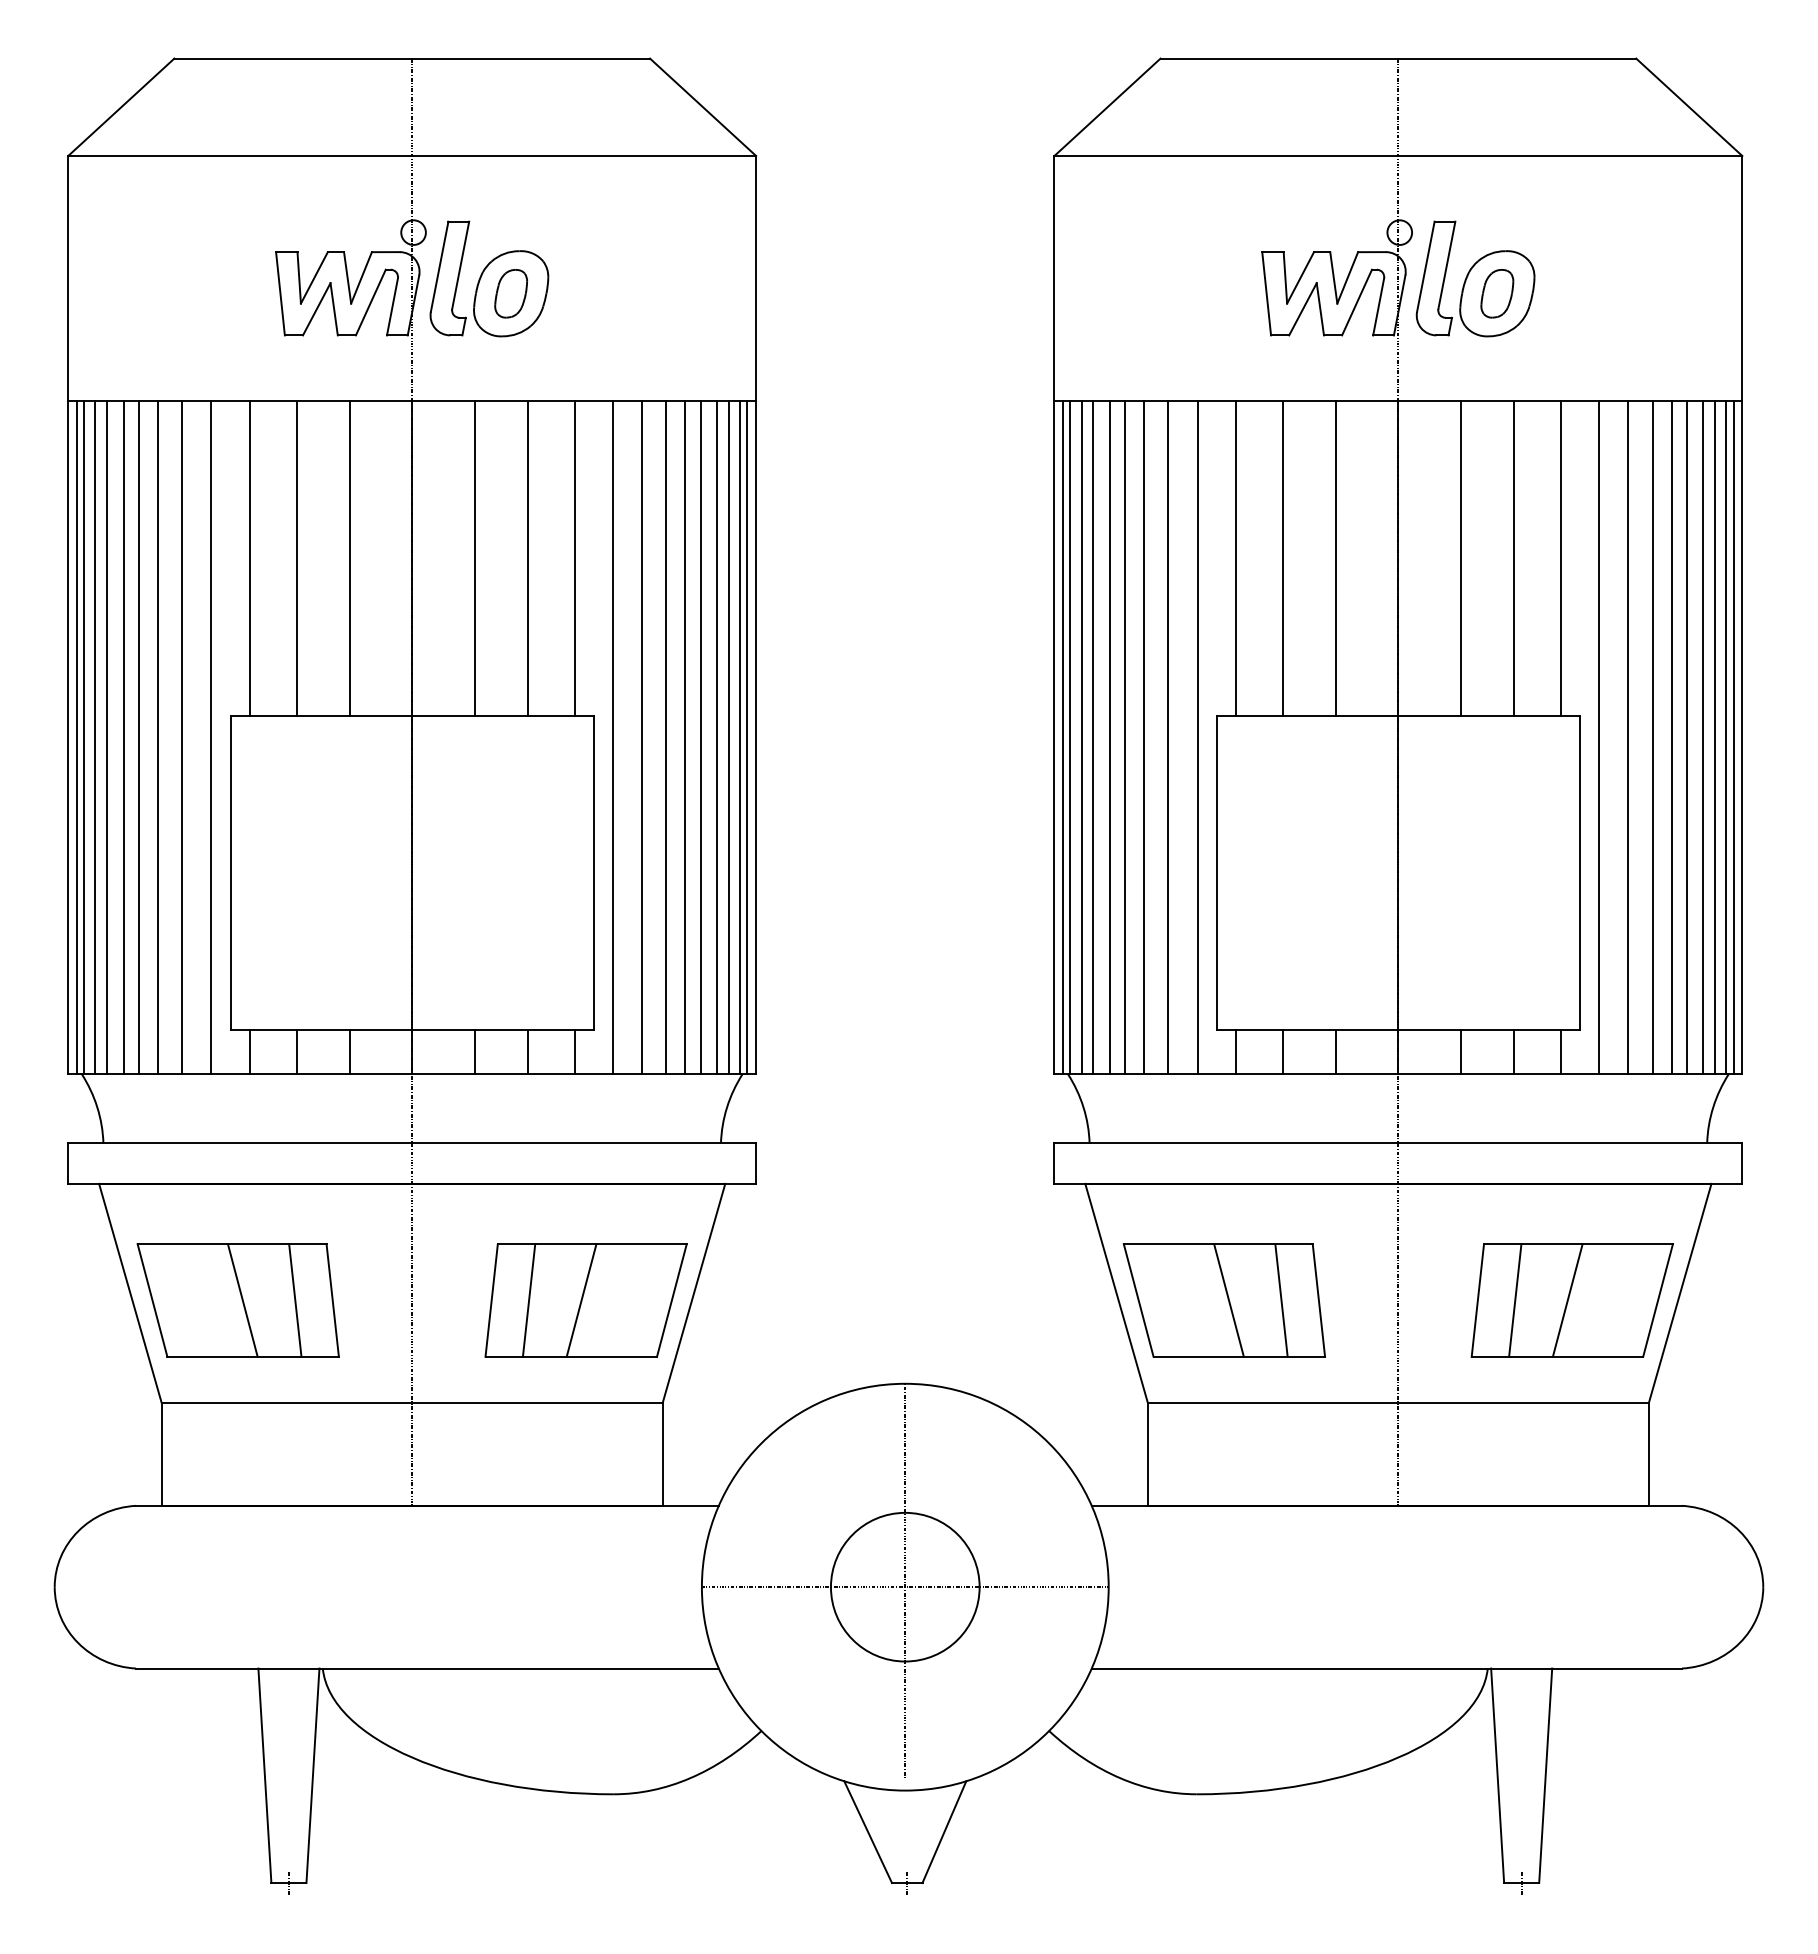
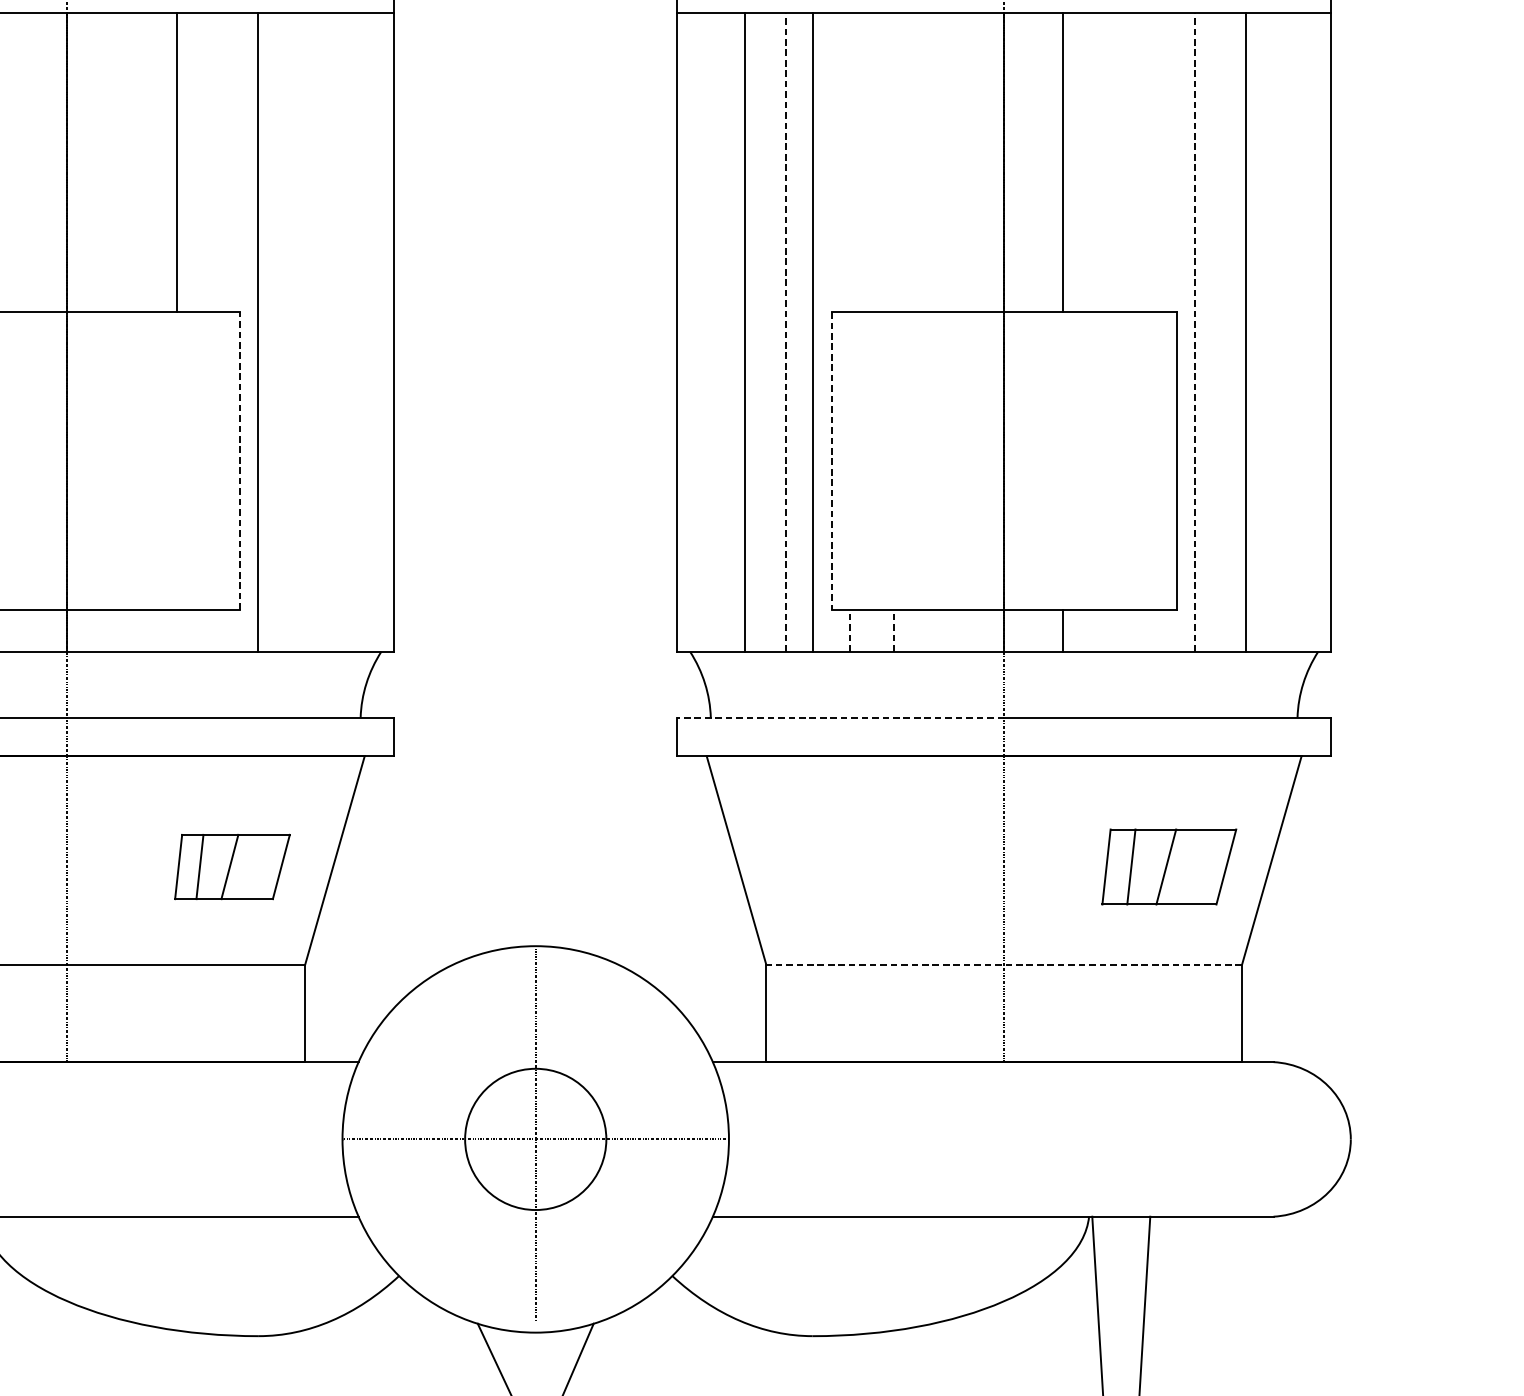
line: (349, 558) -> (7, 162), removed
line: (474, 558) -> (126, 162), removed
line: (574, 558) -> (221, 162), removed
line: (1235, 558) -> (849, 162), removed
line: (1282, 558) -> (894, 162), removed
line: (1336, 558) -> (945, 162), removed
line: (1514, 558) -> (1114, 162), removed
line: (1561, 558) -> (1159, 162), removed
line: (1168, 736) -> (785, 331), solid -> dashed
line: (1599, 736) -> (1195, 331), solid -> dashed
line: (642, 737) -> (286, 332), removed
line: (666, 737) -> (308, 332), removed
line: (685, 737) -> (326, 332), removed
line: (700, 737) -> (341, 332), removed
line: (717, 737) -> (357, 332), removed
line: (729, 737) -> (368, 332), removed
line: (740, 737) -> (379, 332), removed
line: (747, 737) -> (385, 332), removed
line: (1063, 737) -> (686, 332), removed
line: (1070, 737) -> (692, 332), removed
line: (1081, 737) -> (703, 332), removed
line: (1093, 737) -> (714, 332), removed
line: (1109, 737) -> (729, 332), removed
line: (1144, 737) -> (762, 332), removed
line: (1628, 737) -> (1222, 332), removed
line: (1671, 737) -> (1263, 332), removed
line: (1686, 737) -> (1277, 332), removed
line: (1703, 737) -> (1294, 332), removed
line: (1715, 737) -> (1305, 332), removed
line: (1726, 737) -> (1315, 332), removed
line: (1733, 737) -> (1322, 332), removed
line: (593, 873) -> (239, 461), solid -> dashed
line: (1216, 873) -> (831, 461), solid -> dashed
line: (349, 1051) -> (7, 630), removed
line: (474, 1051) -> (126, 630), removed
line: (527, 1051) -> (176, 630), removed
line: (574, 1051) -> (221, 630), removed
line: (1235, 1051) -> (849, 630), solid -> dashed
line: (1282, 1051) -> (894, 630), solid -> dashed
line: (1336, 1051) -> (945, 630), removed
line: (1514, 1051) -> (1114, 630), removed
line: (1561, 1051) -> (1159, 630), removed
line: (1226, 1143) -> (840, 717), solid -> dashed
part: (585, 1300) -> (231, 867), size x0.6
part: (1223, 1300) -> (838, 867), removed
part: (1571, 1300) -> (1168, 867), size x0.7
line: (1397, 1403) -> (1003, 964), solid -> dashed

